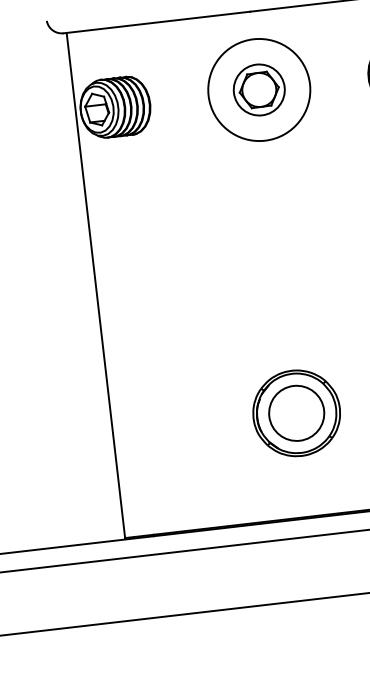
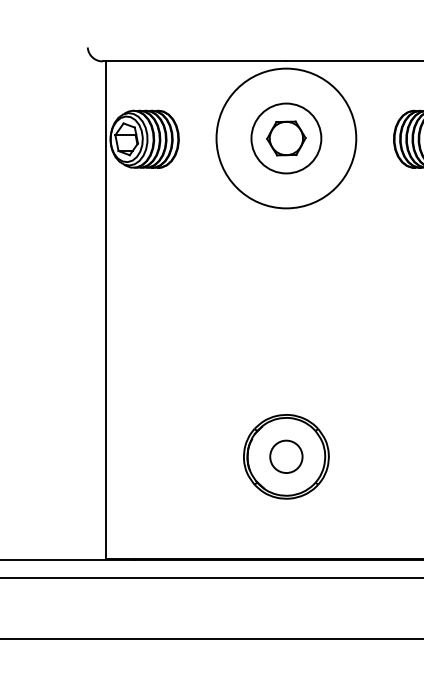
circle: (259, 89) -> (286, 138), size x1.4
circle: (259, 89) -> (286, 138), size x1.4
circle: (296, 413) -> (286, 456), size x0.6

